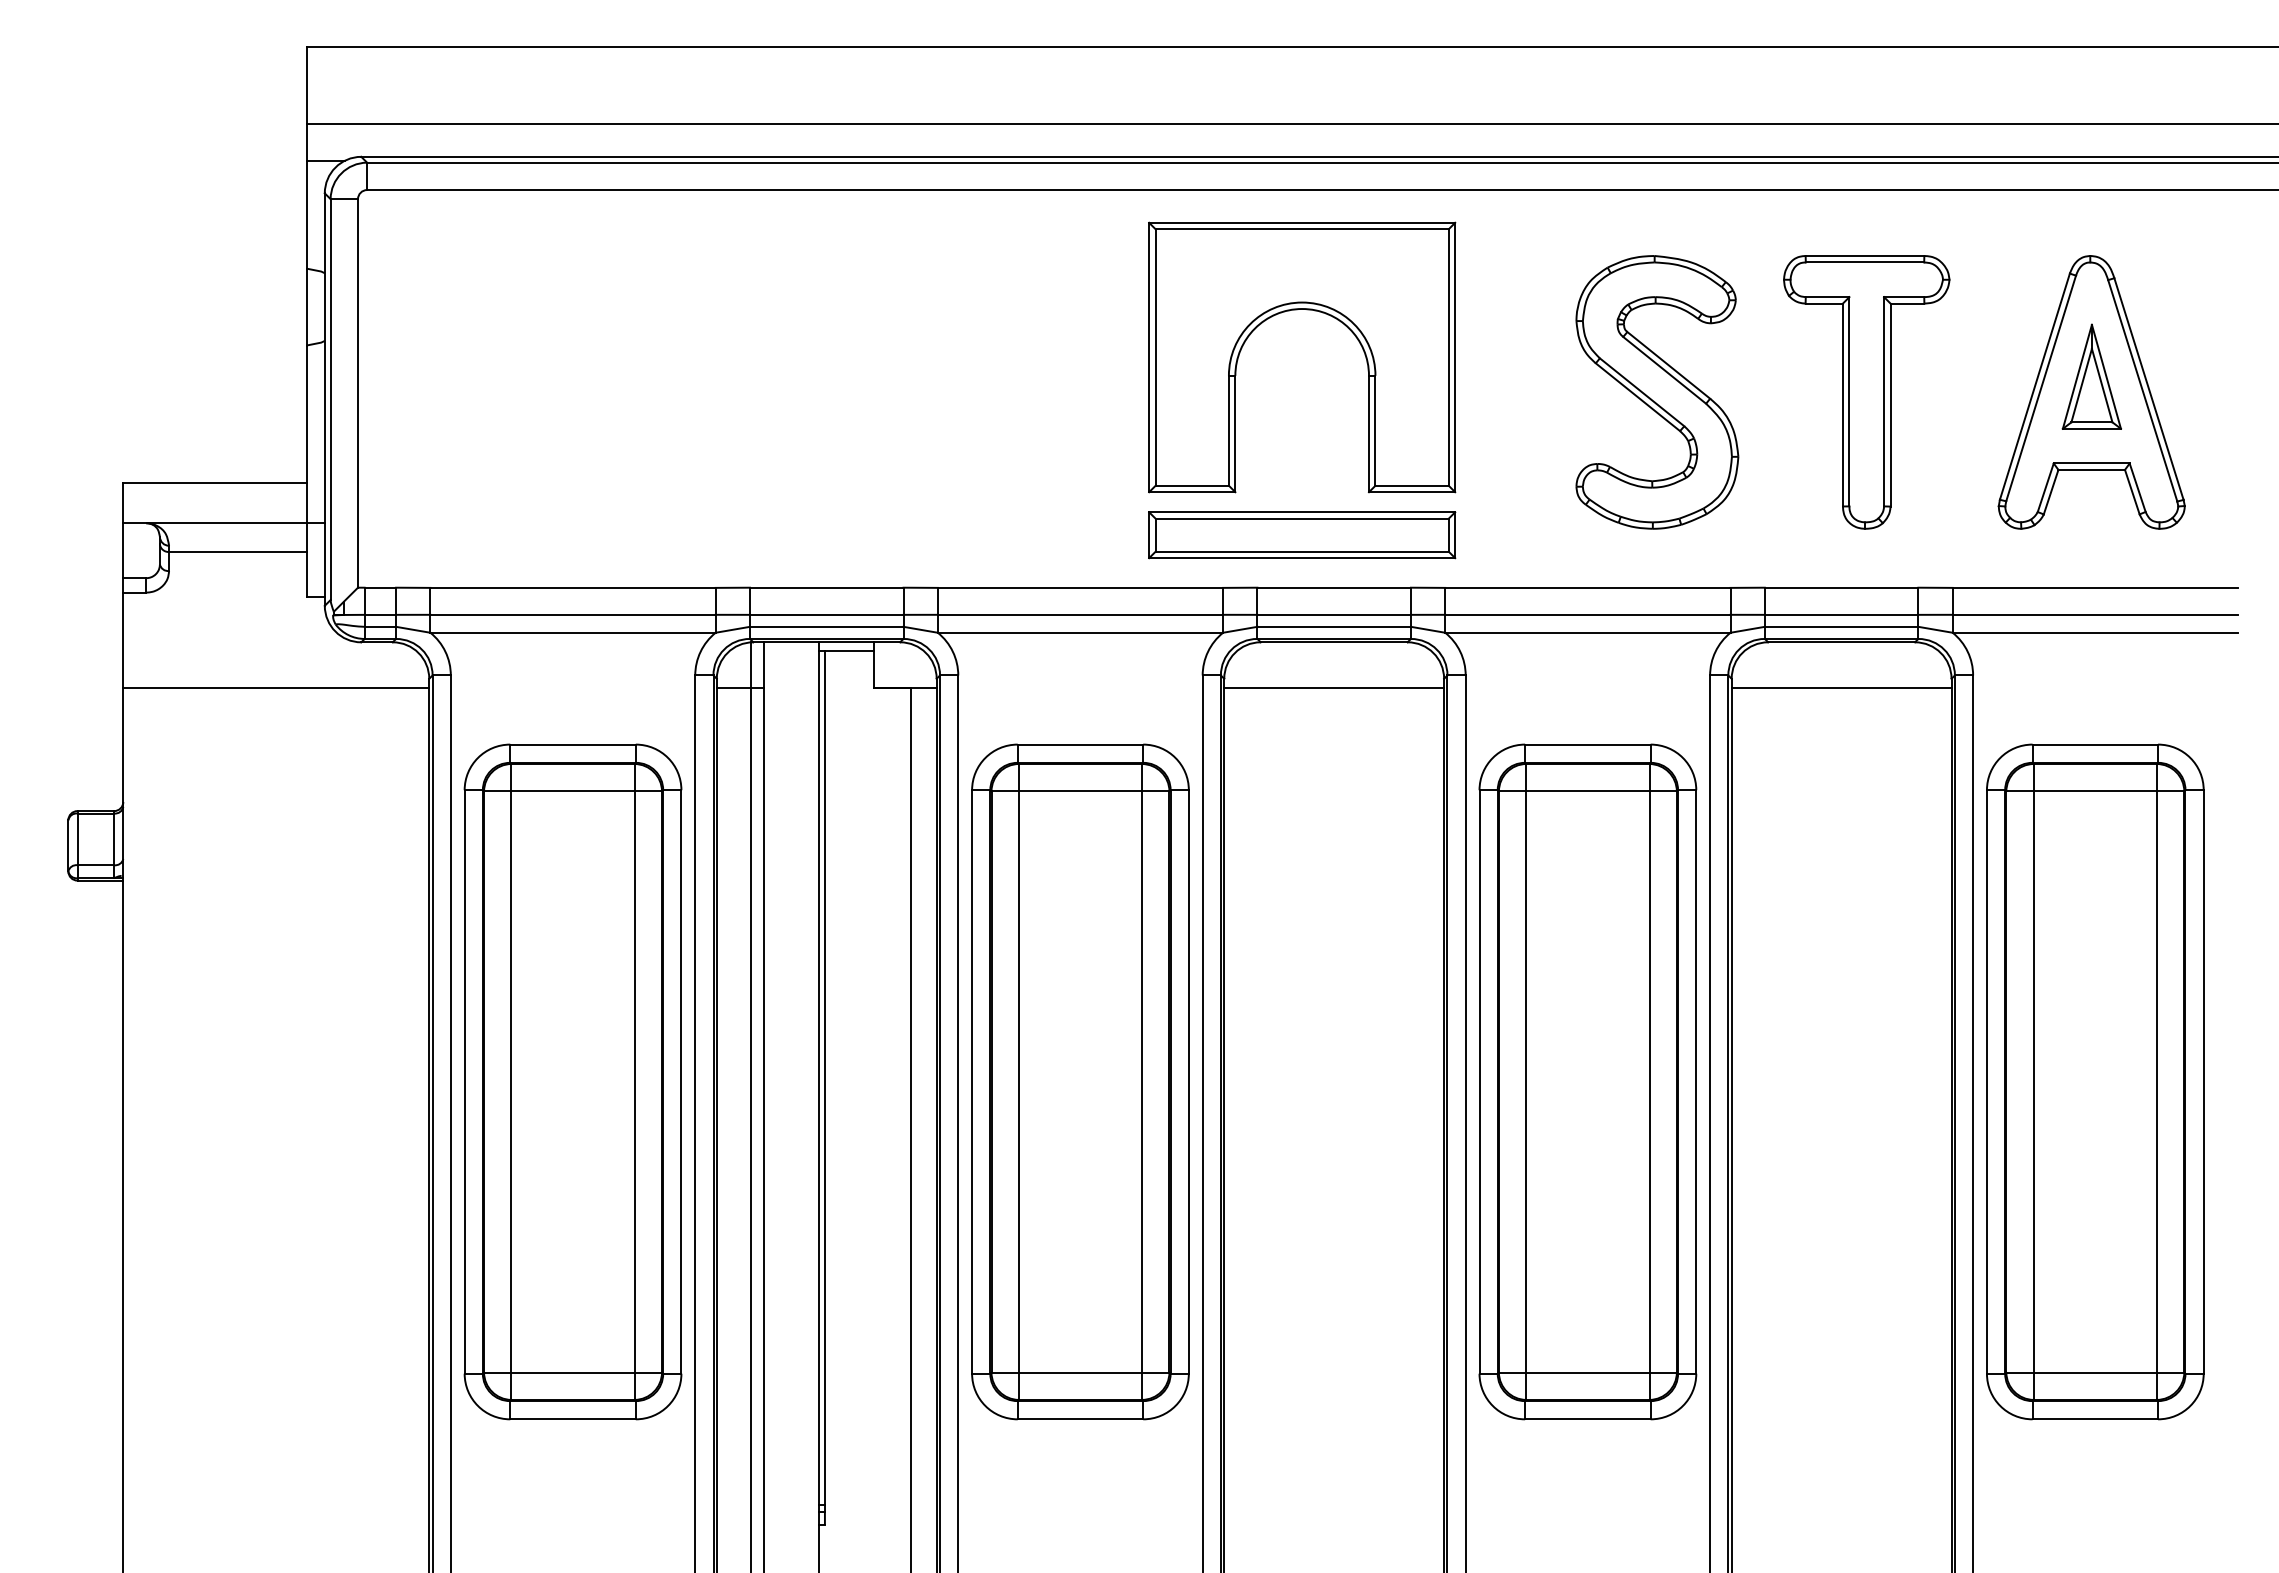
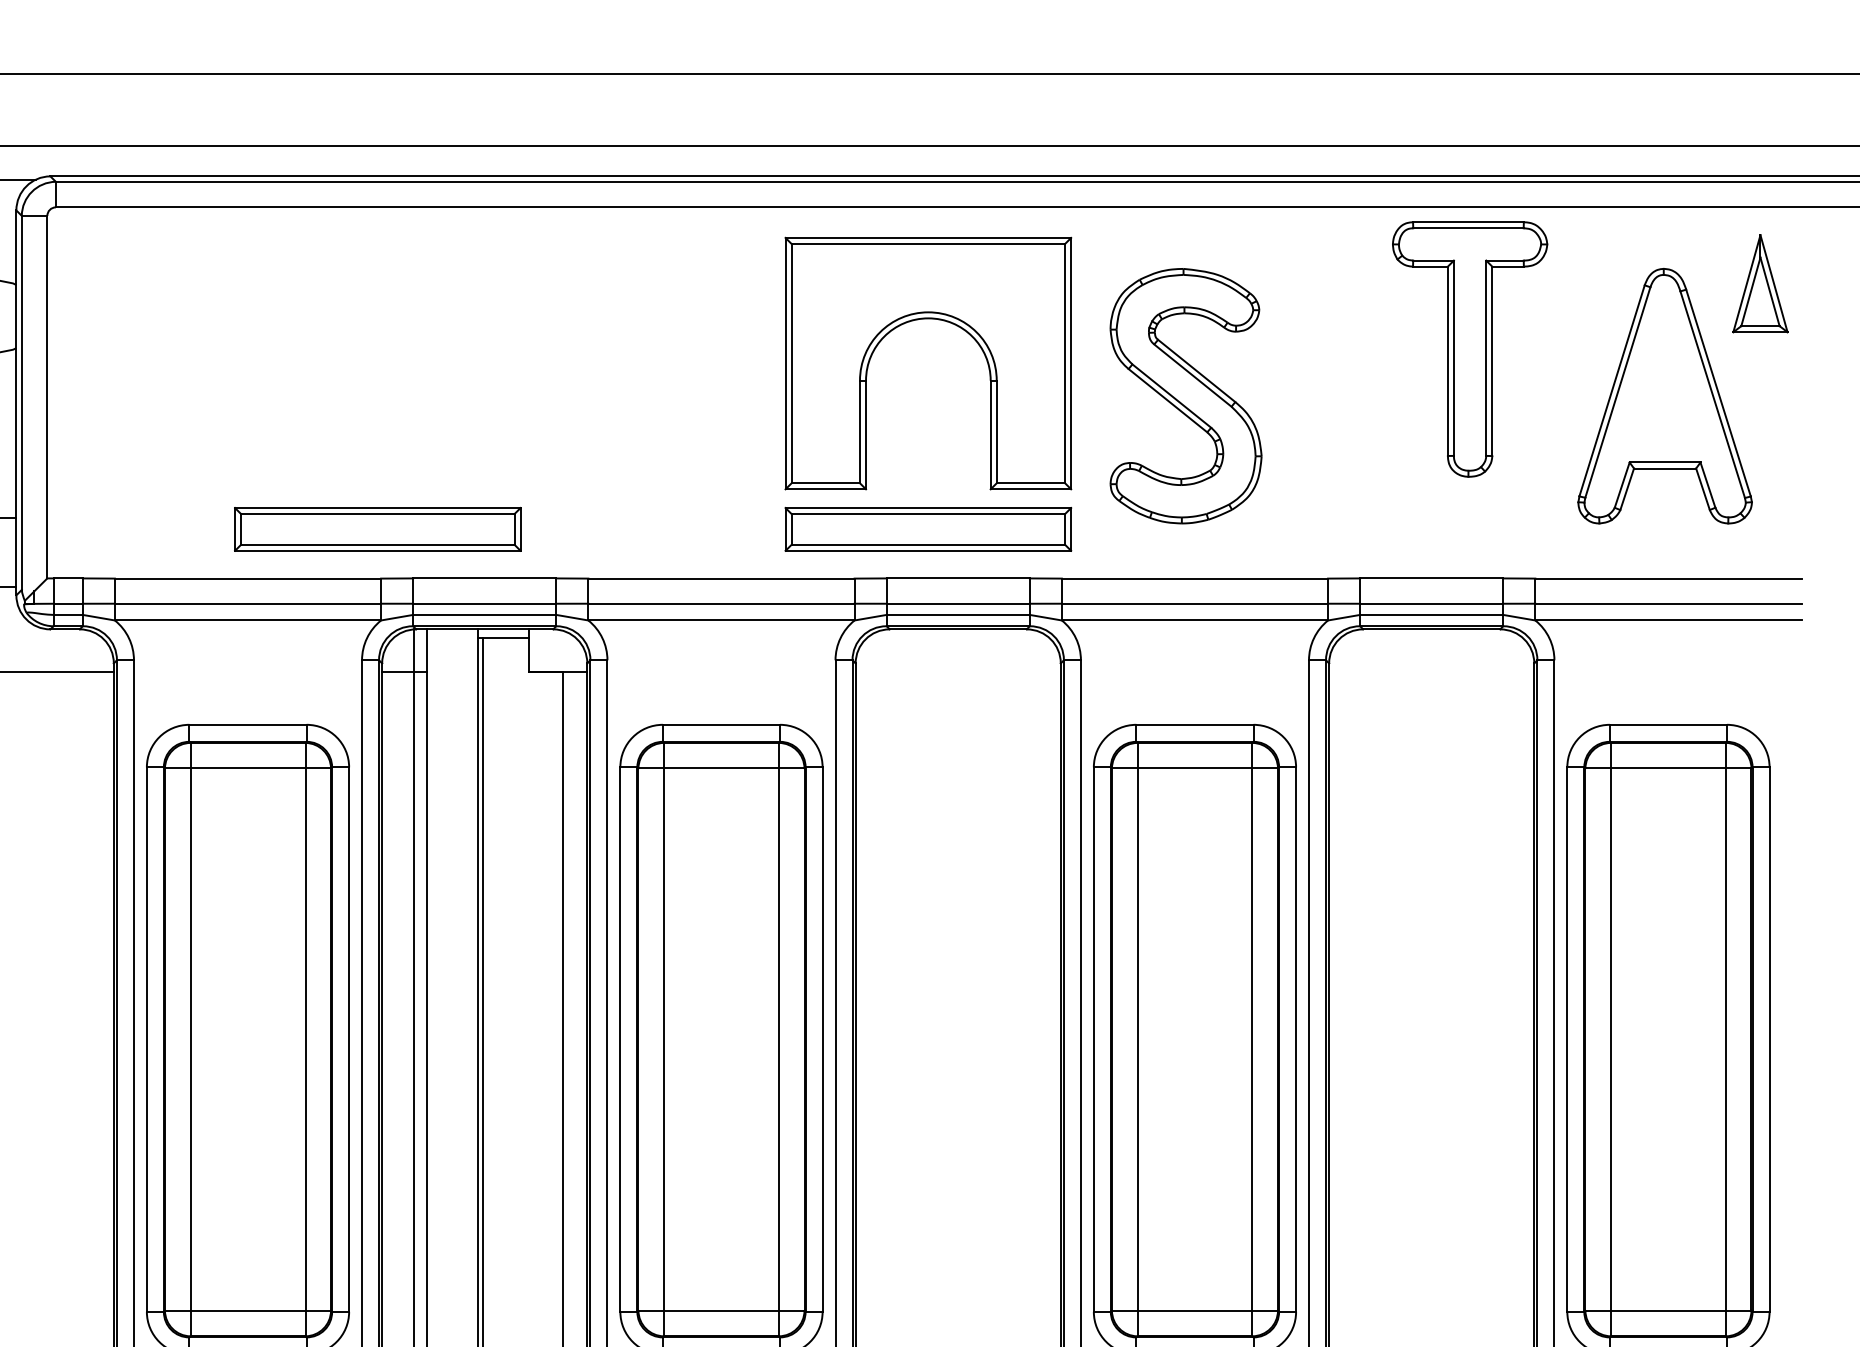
part: (2091, 376) -> (1760, 283), moved
part: (1657, 392) -> (1186, 396), moved
part: (1866, 392) -> (1469, 349), moved
part: (712, 535) -> (378, 529), added
line: (1334, 688) -> (958, 672), removed
line: (1841, 688) -> (1431, 672), removed

